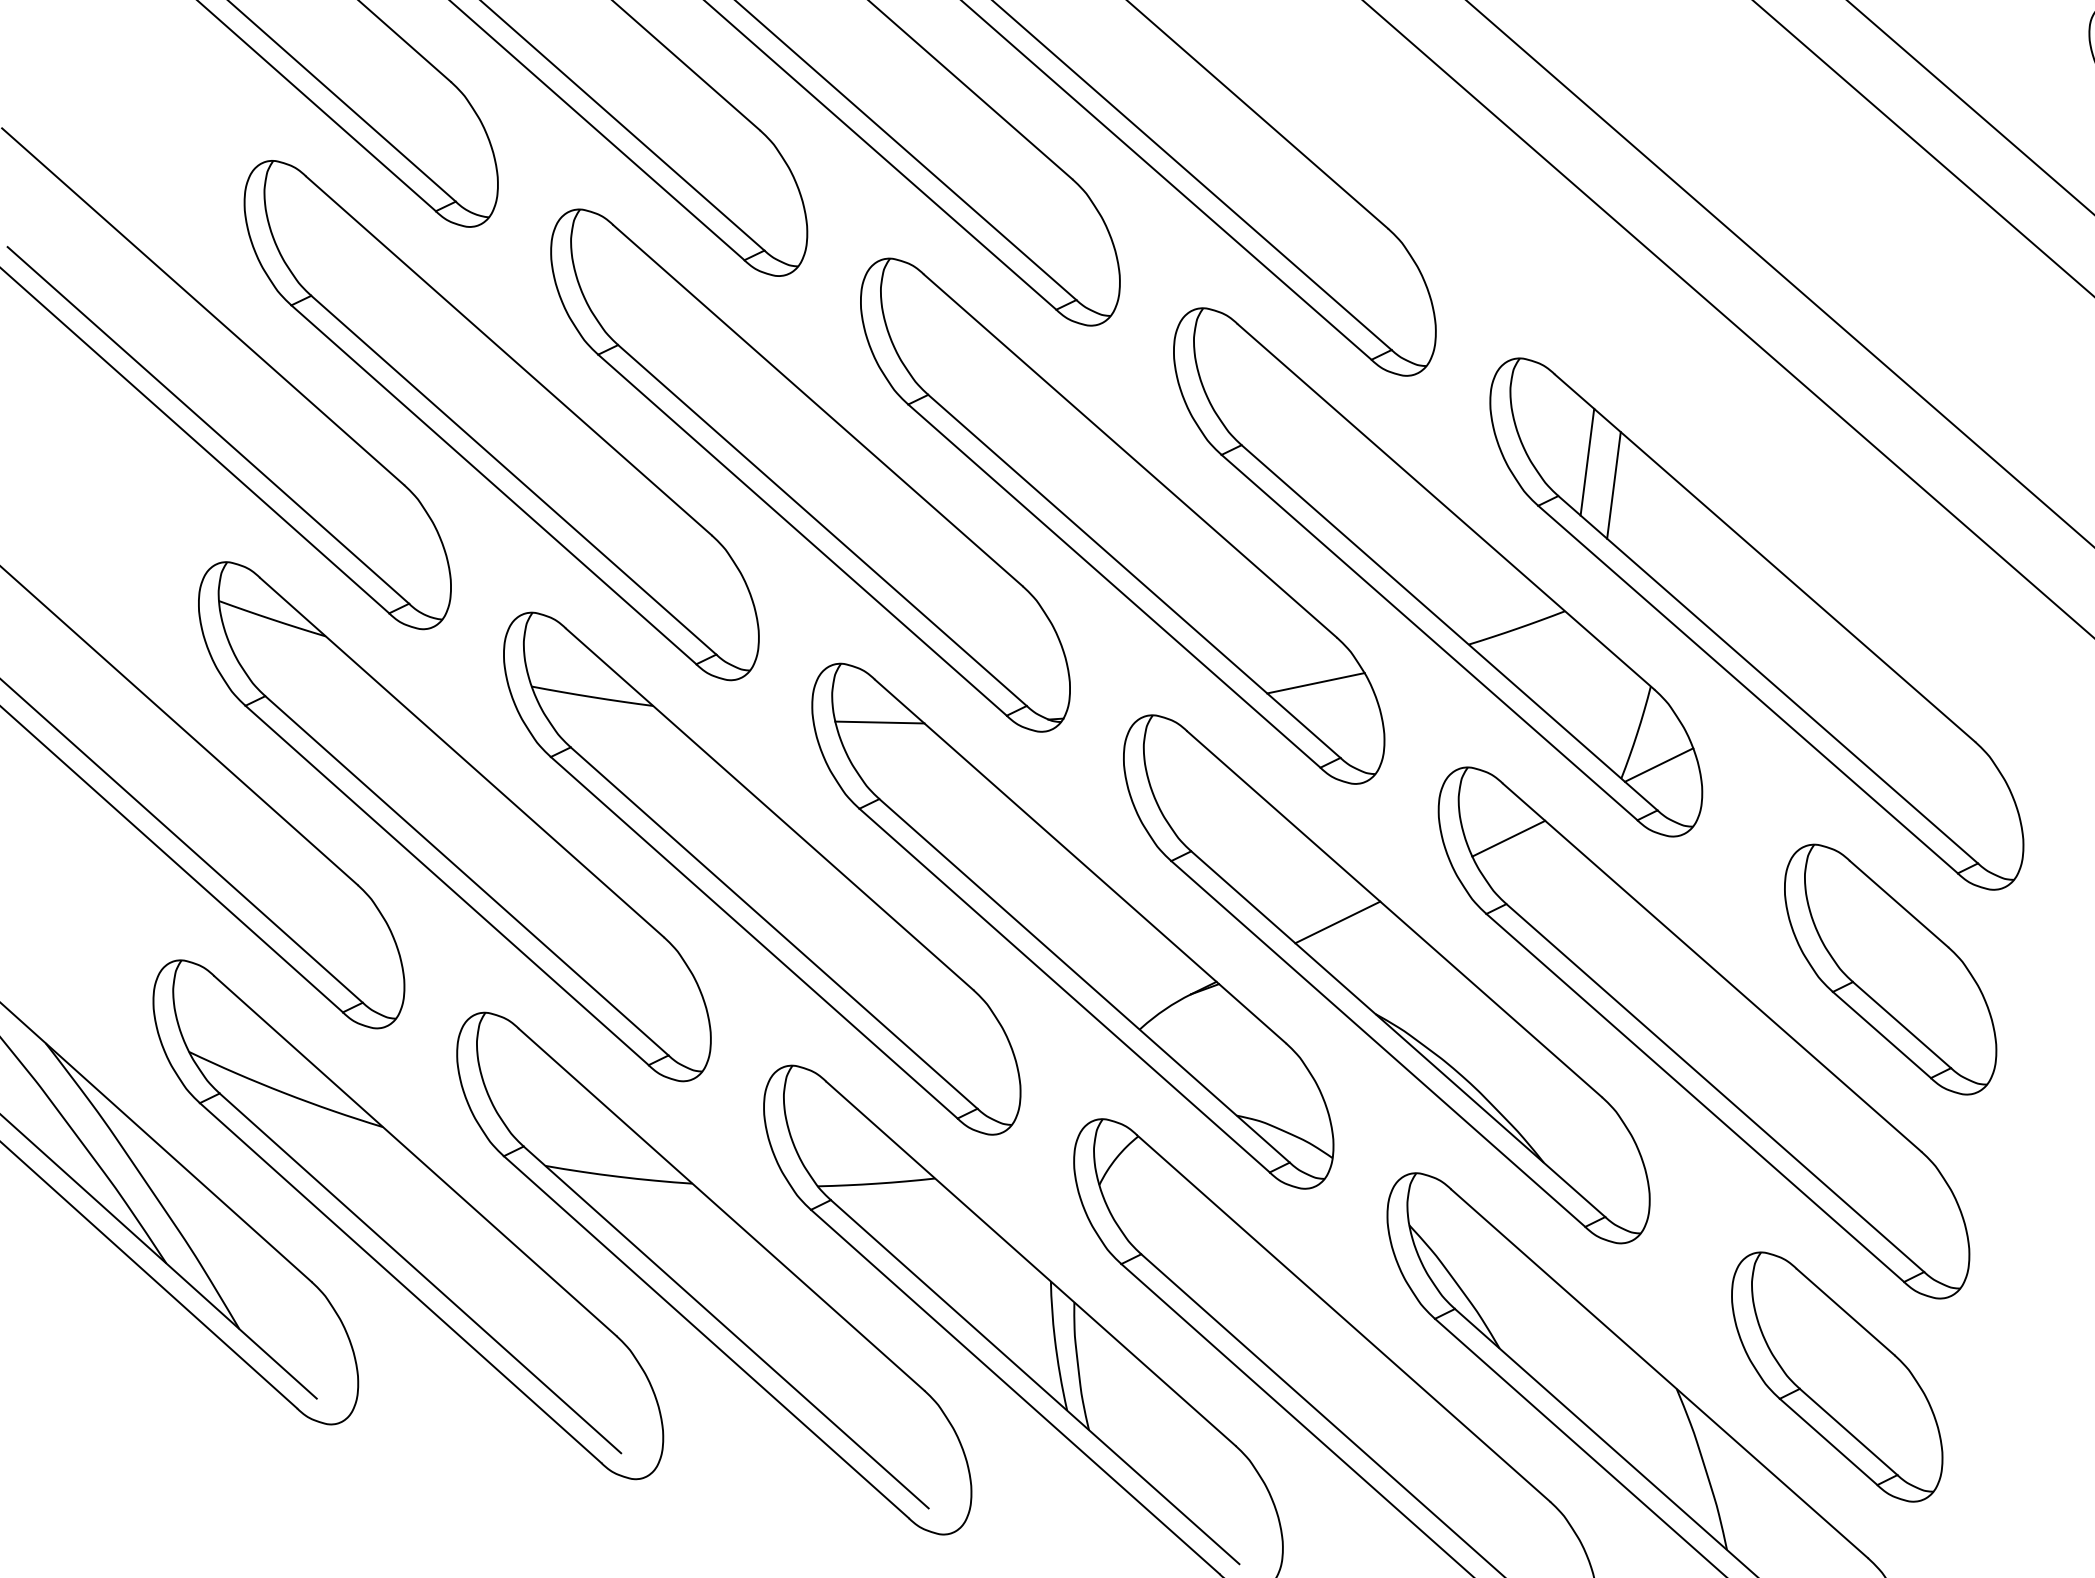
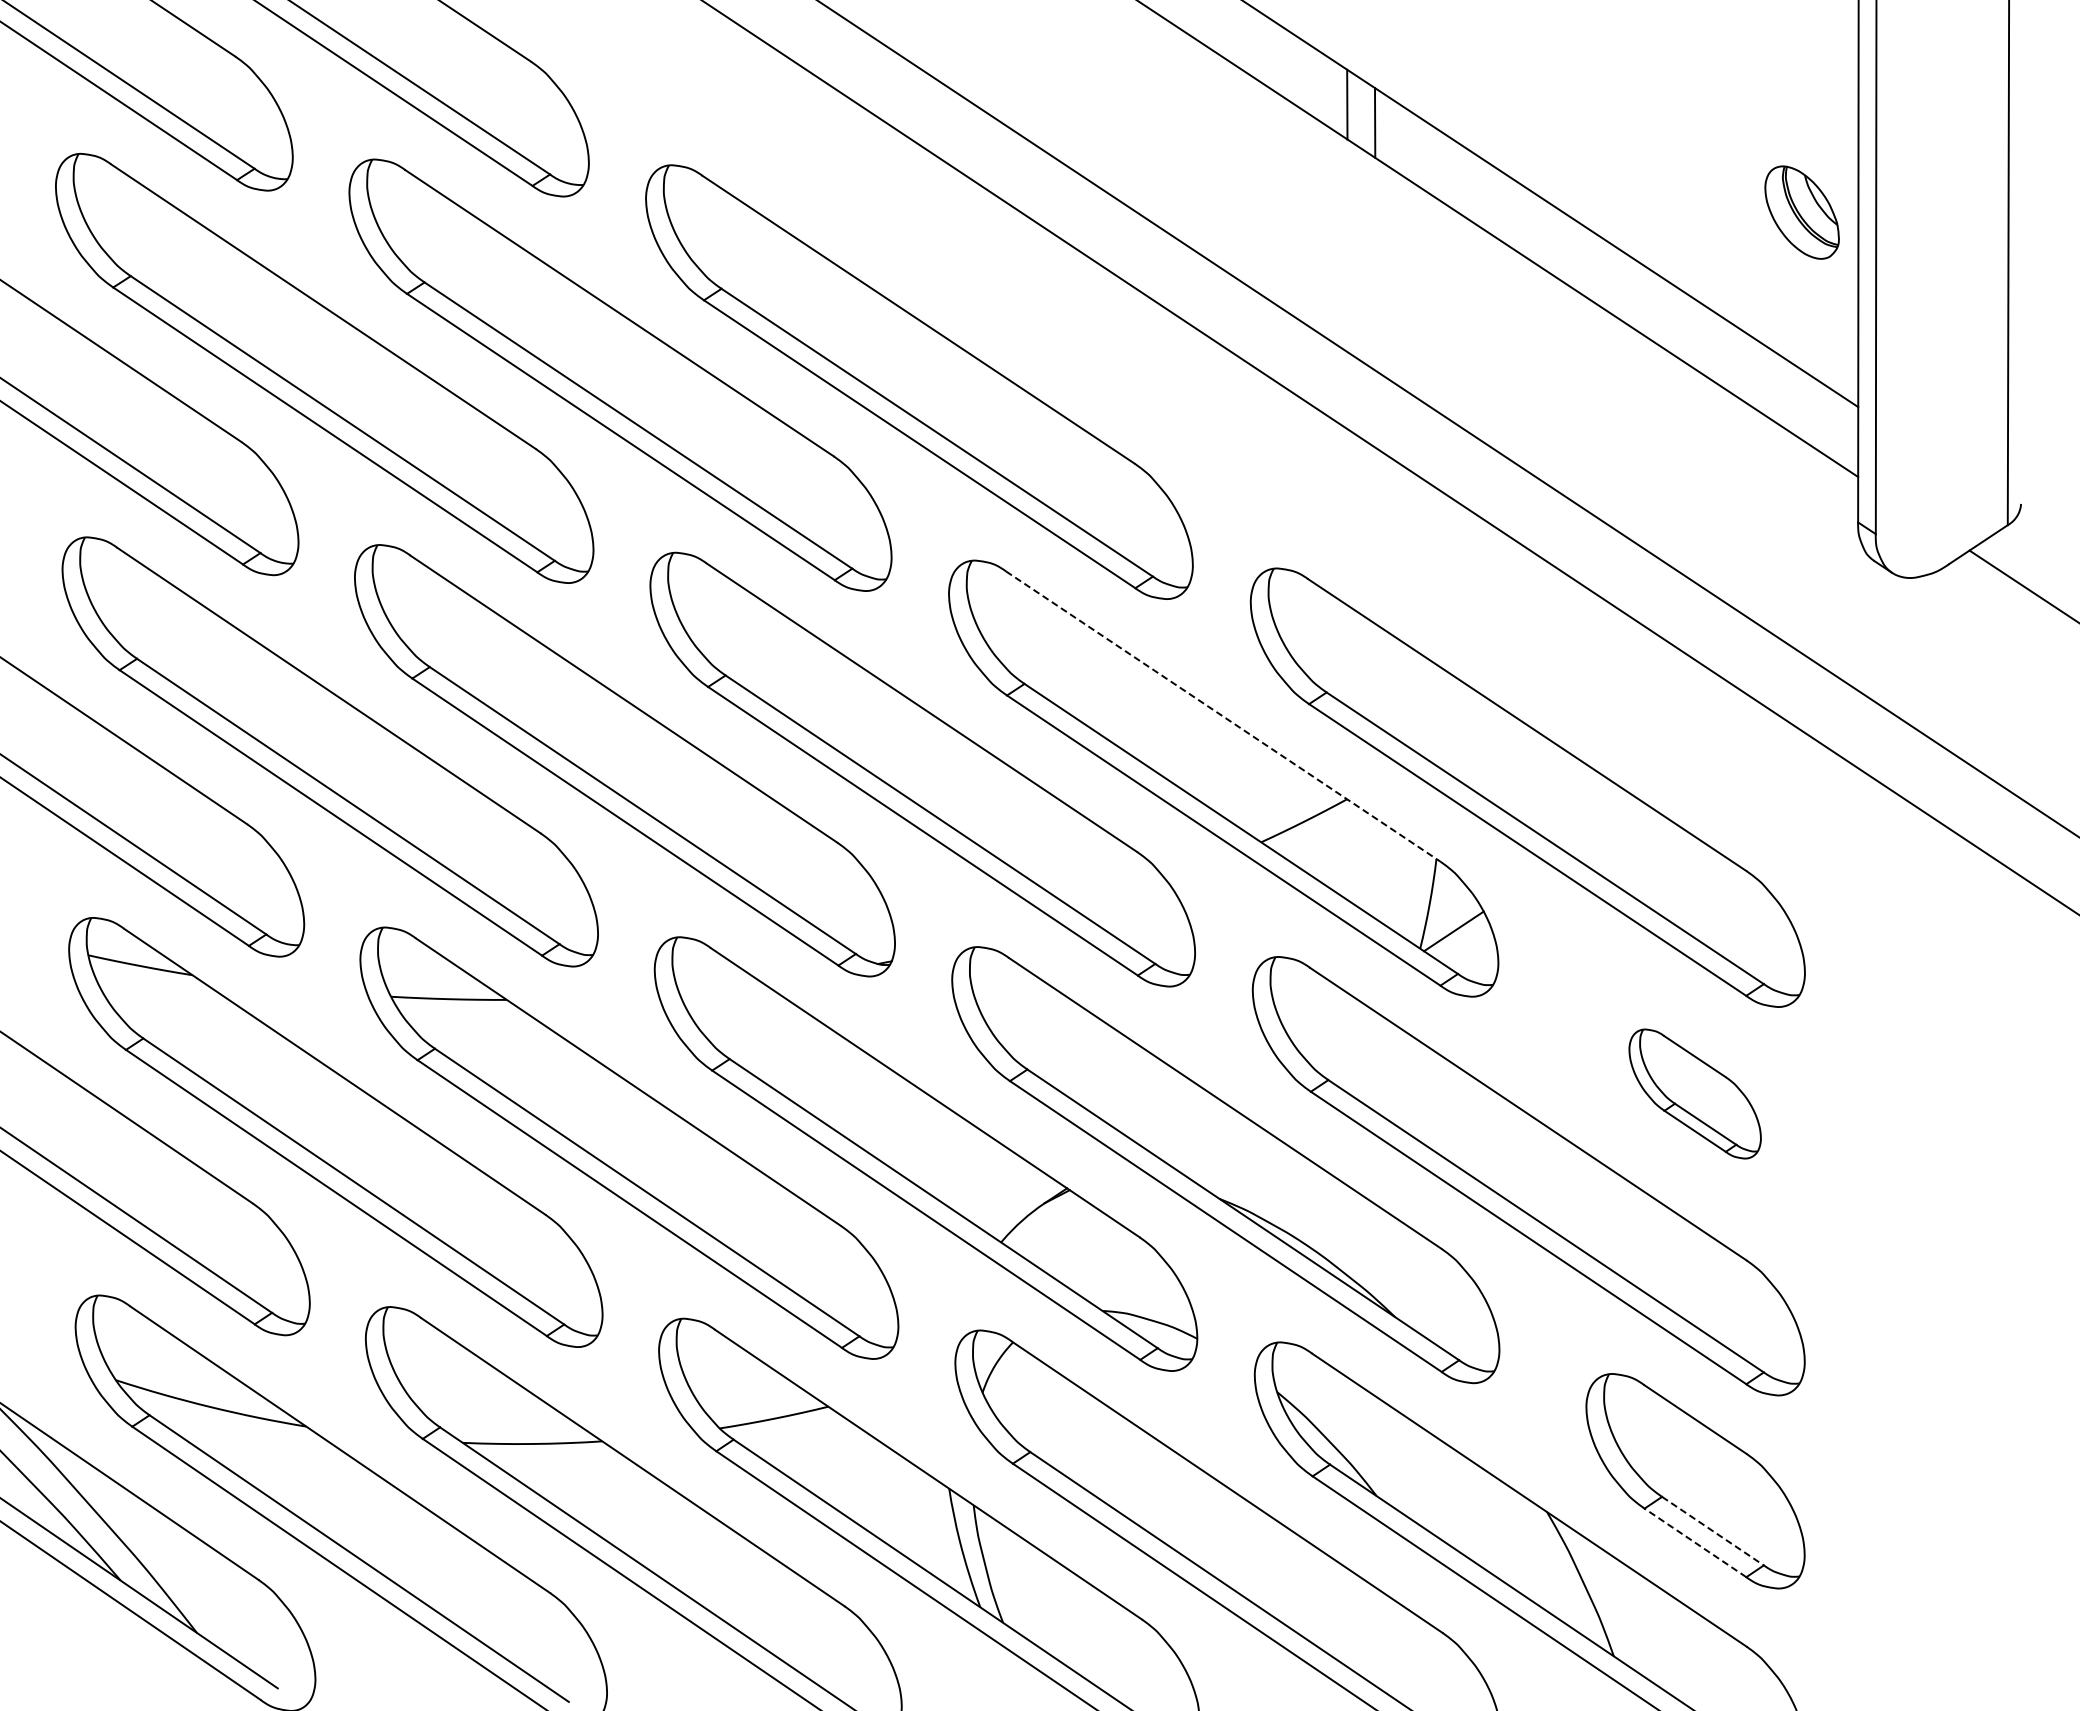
line: (1587, 461) -> (1349, 656), removed
line: (1614, 485) -> (1377, 675), removed
line: (1446, 506) -> (1223, 716), solid -> dashed
line: (1316, 682) -> (1123, 896), removed
line: (879, 722) -> (720, 987), removed
line: (1508, 838) -> (1322, 1018), removed
line: (1337, 921) -> (1172, 1117), removed
part: (1889, 968) -> (1694, 1093), size x0.6
line: (1849, 1432) -> (1713, 1531), solid -> dashed
line: (1828, 1441) -> (1695, 1542), solid -> dashed

